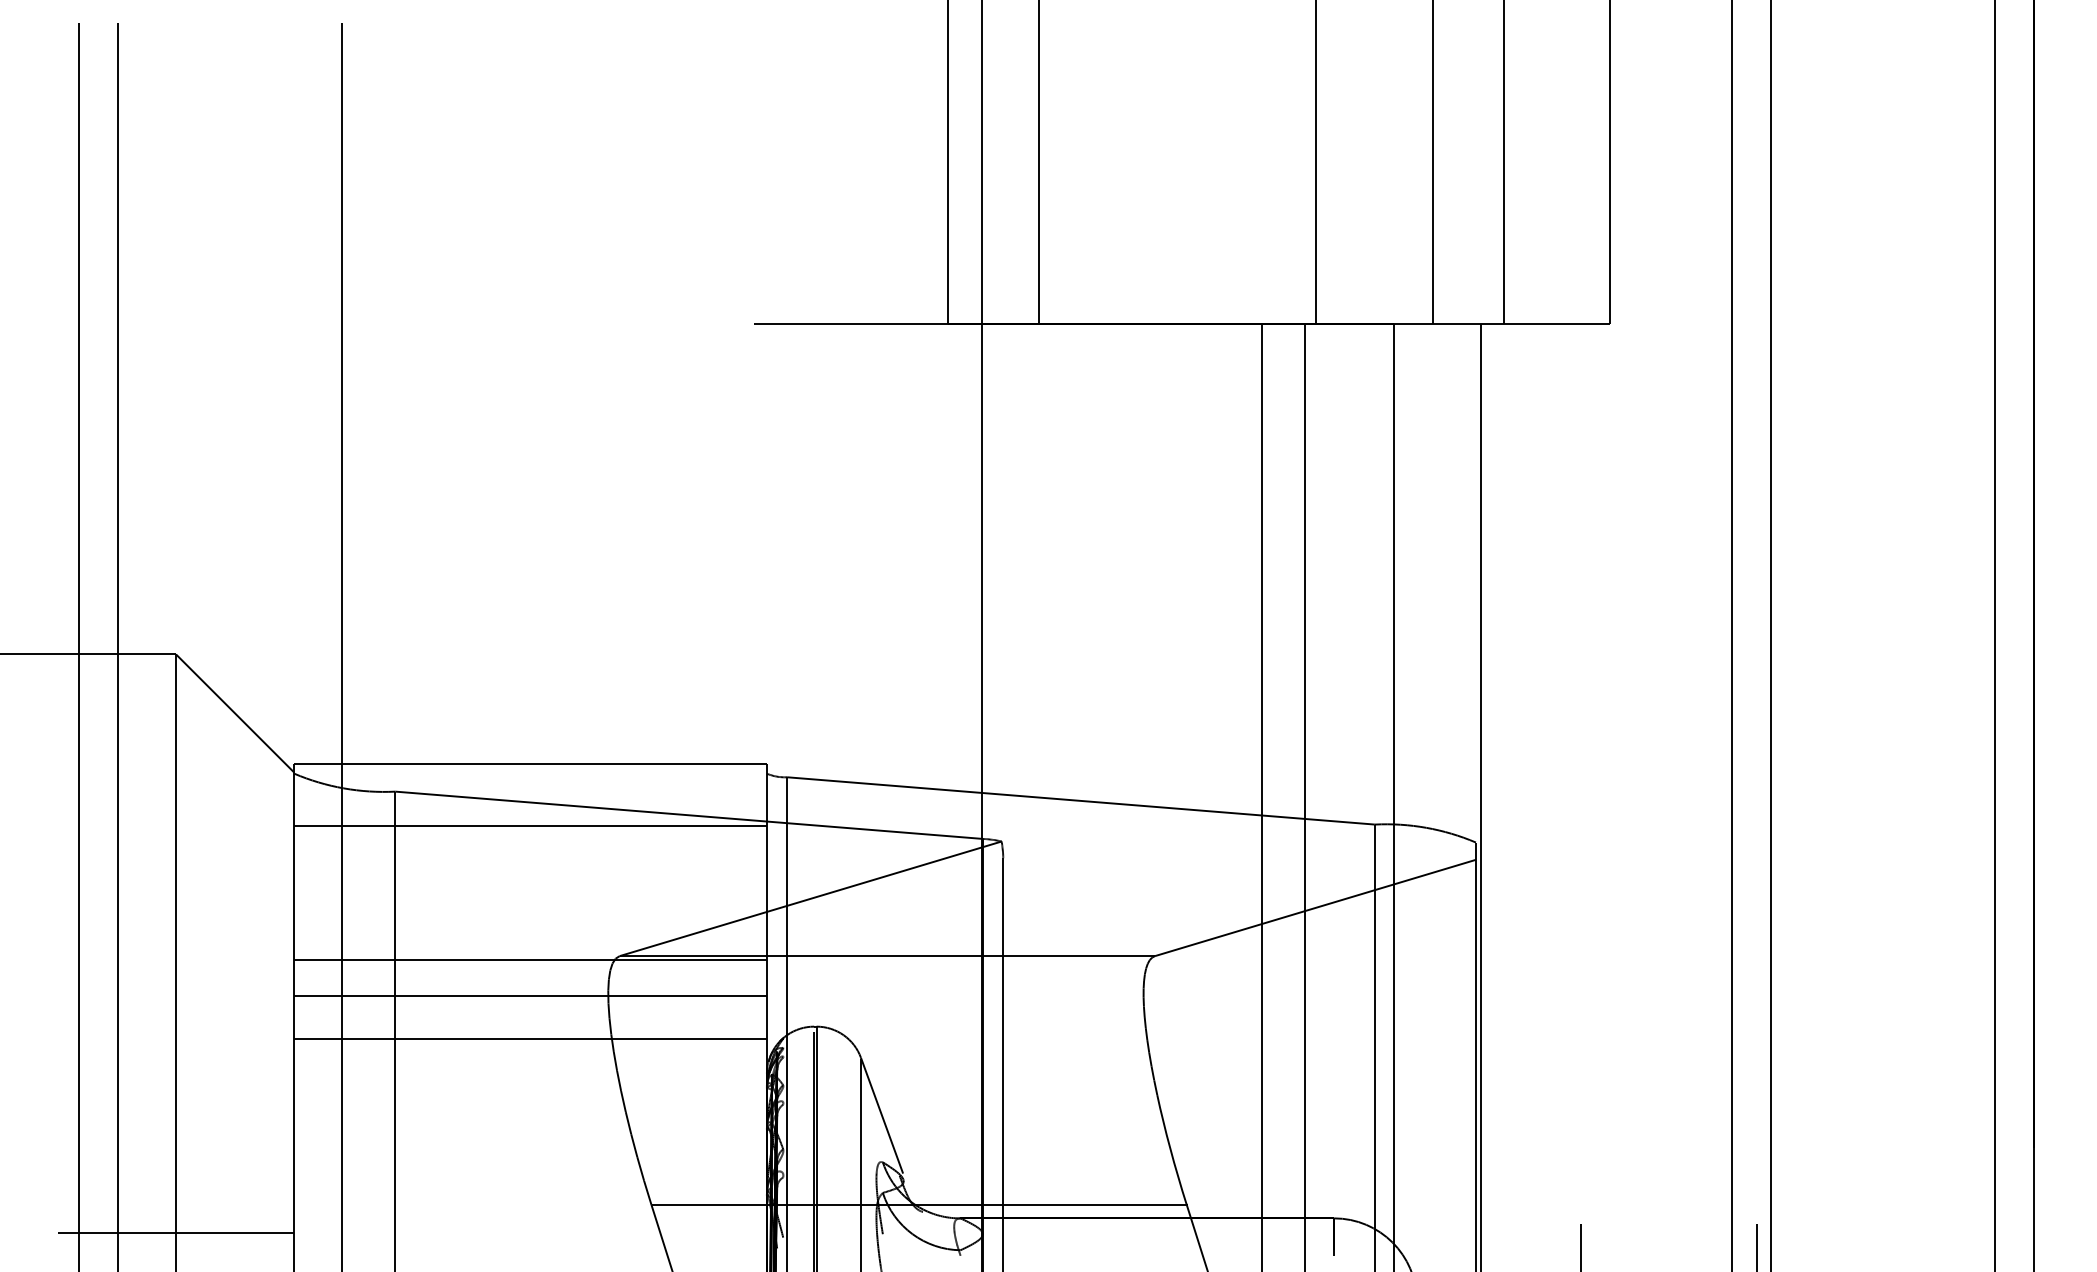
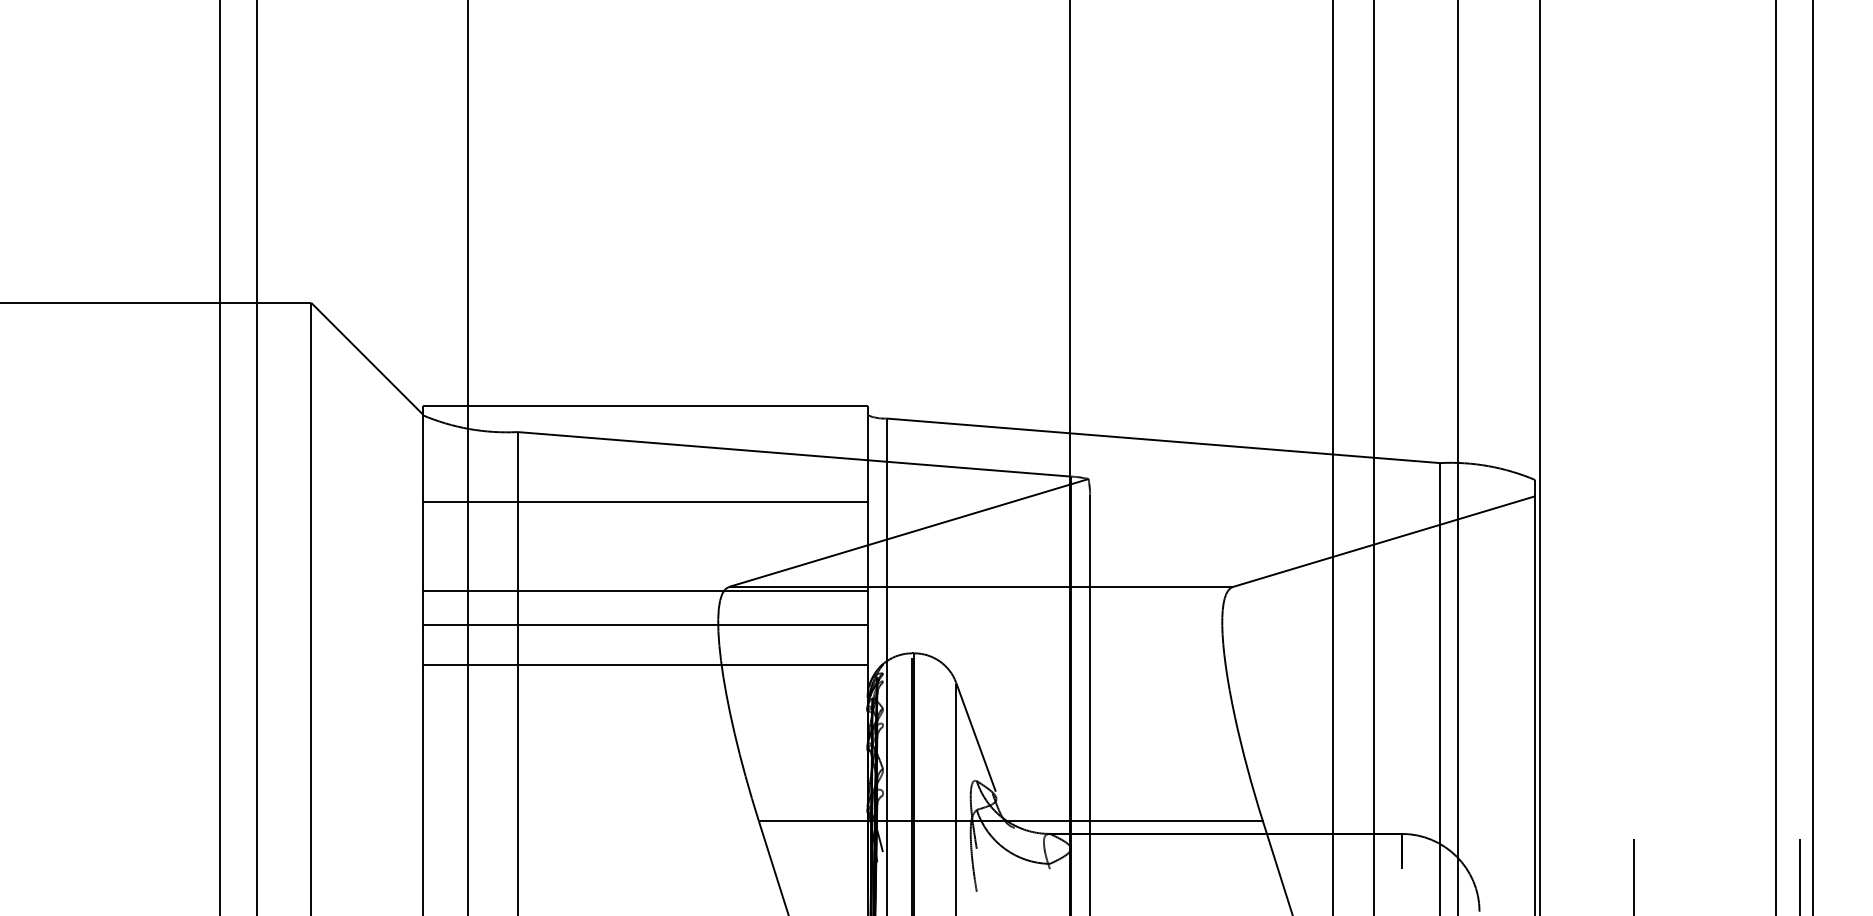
line: (530, 826) -> (644, 502), moved
line: (175, 1233) -> (310, 848), removed

